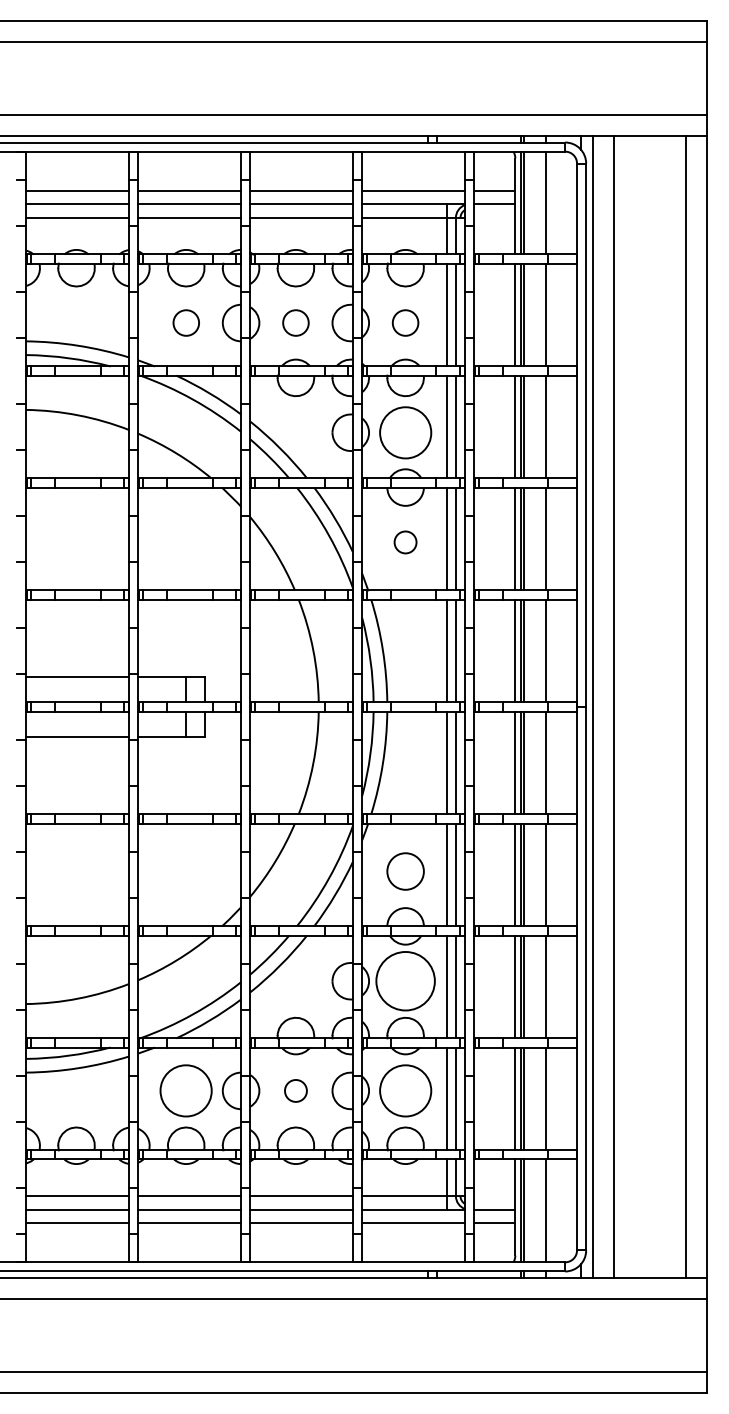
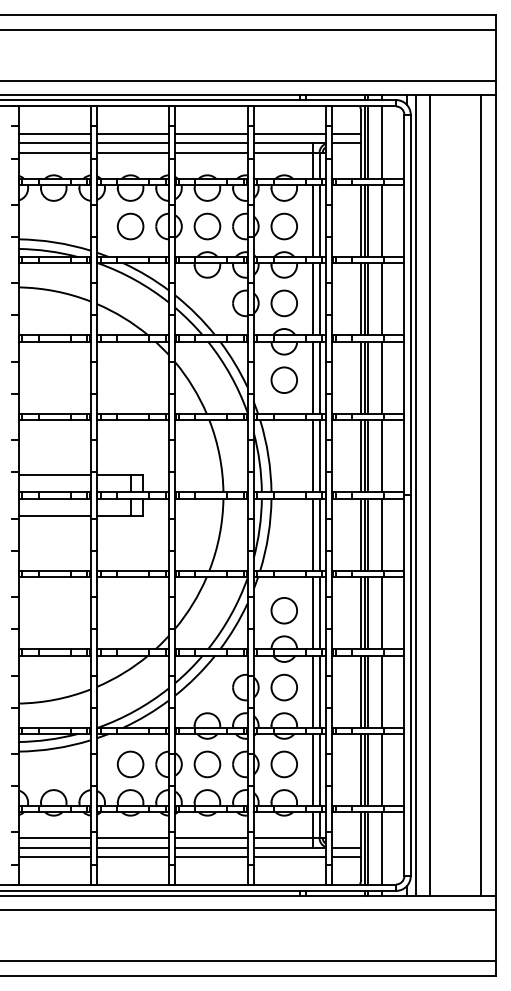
circle: (186, 322) -> (130, 226), size x1.43
circle: (295, 322) -> (207, 226), size x1.43
circle: (405, 322) -> (284, 226), size x1.43
circle: (405, 432) -> (284, 303), size x0.71
circle: (405, 542) -> (284, 380), size x1.67
circle: (405, 980) -> (284, 687), size x0.62
circle: (186, 1090) -> (130, 764), size x0.71
circle: (295, 1090) -> (207, 764), size x1.67
circle: (405, 1090) -> (284, 764), size x0.71

